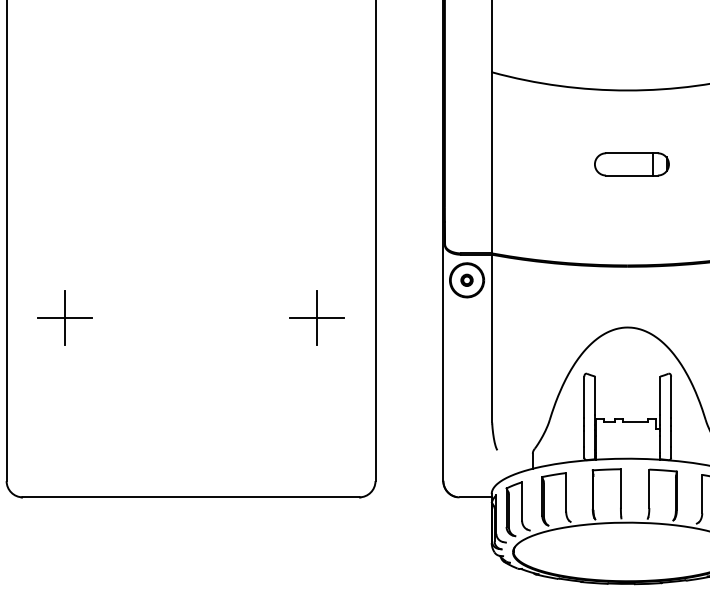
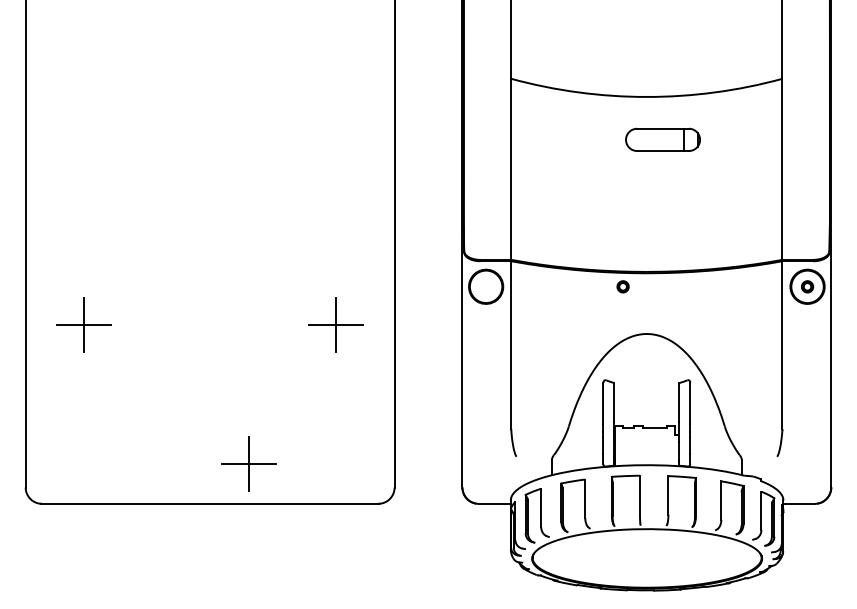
part: (631, 164) -> (662, 139), moved
part: (466, 280) -> (622, 286), moved
part: (229, 457) -> (248, 463), added

